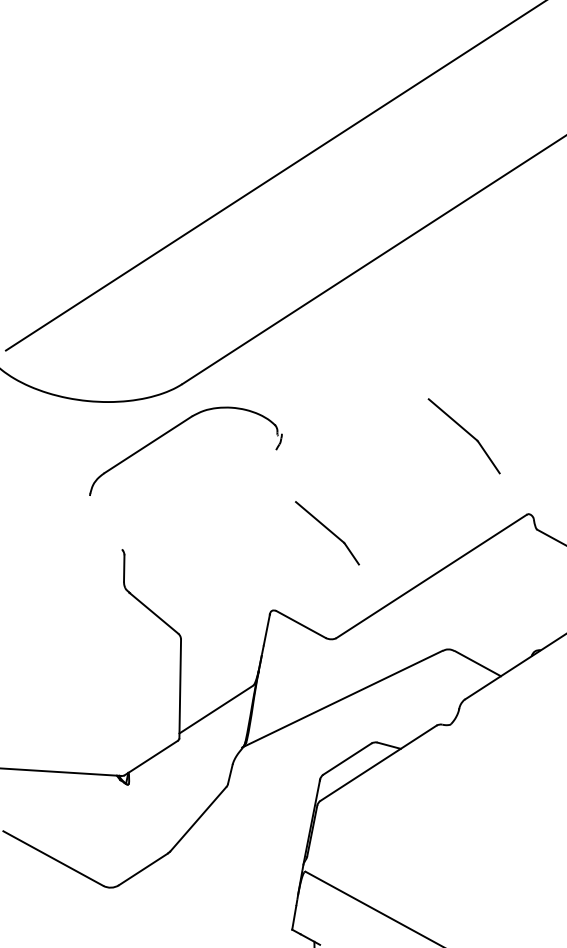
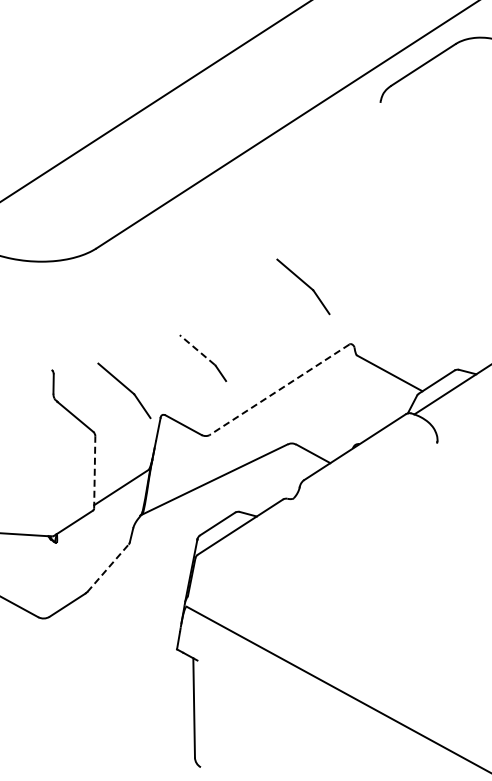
part: (171, 431) -> (88, 283), removed
line: (320, 521) -> (197, 349), solid -> dashed
part: (220, 577) -> (124, 390), added
line: (431, 577) -> (279, 390), solid -> dashed
line: (179, 688) -> (94, 472), solid -> dashed
line: (198, 818) -> (108, 567), solid -> dashed

